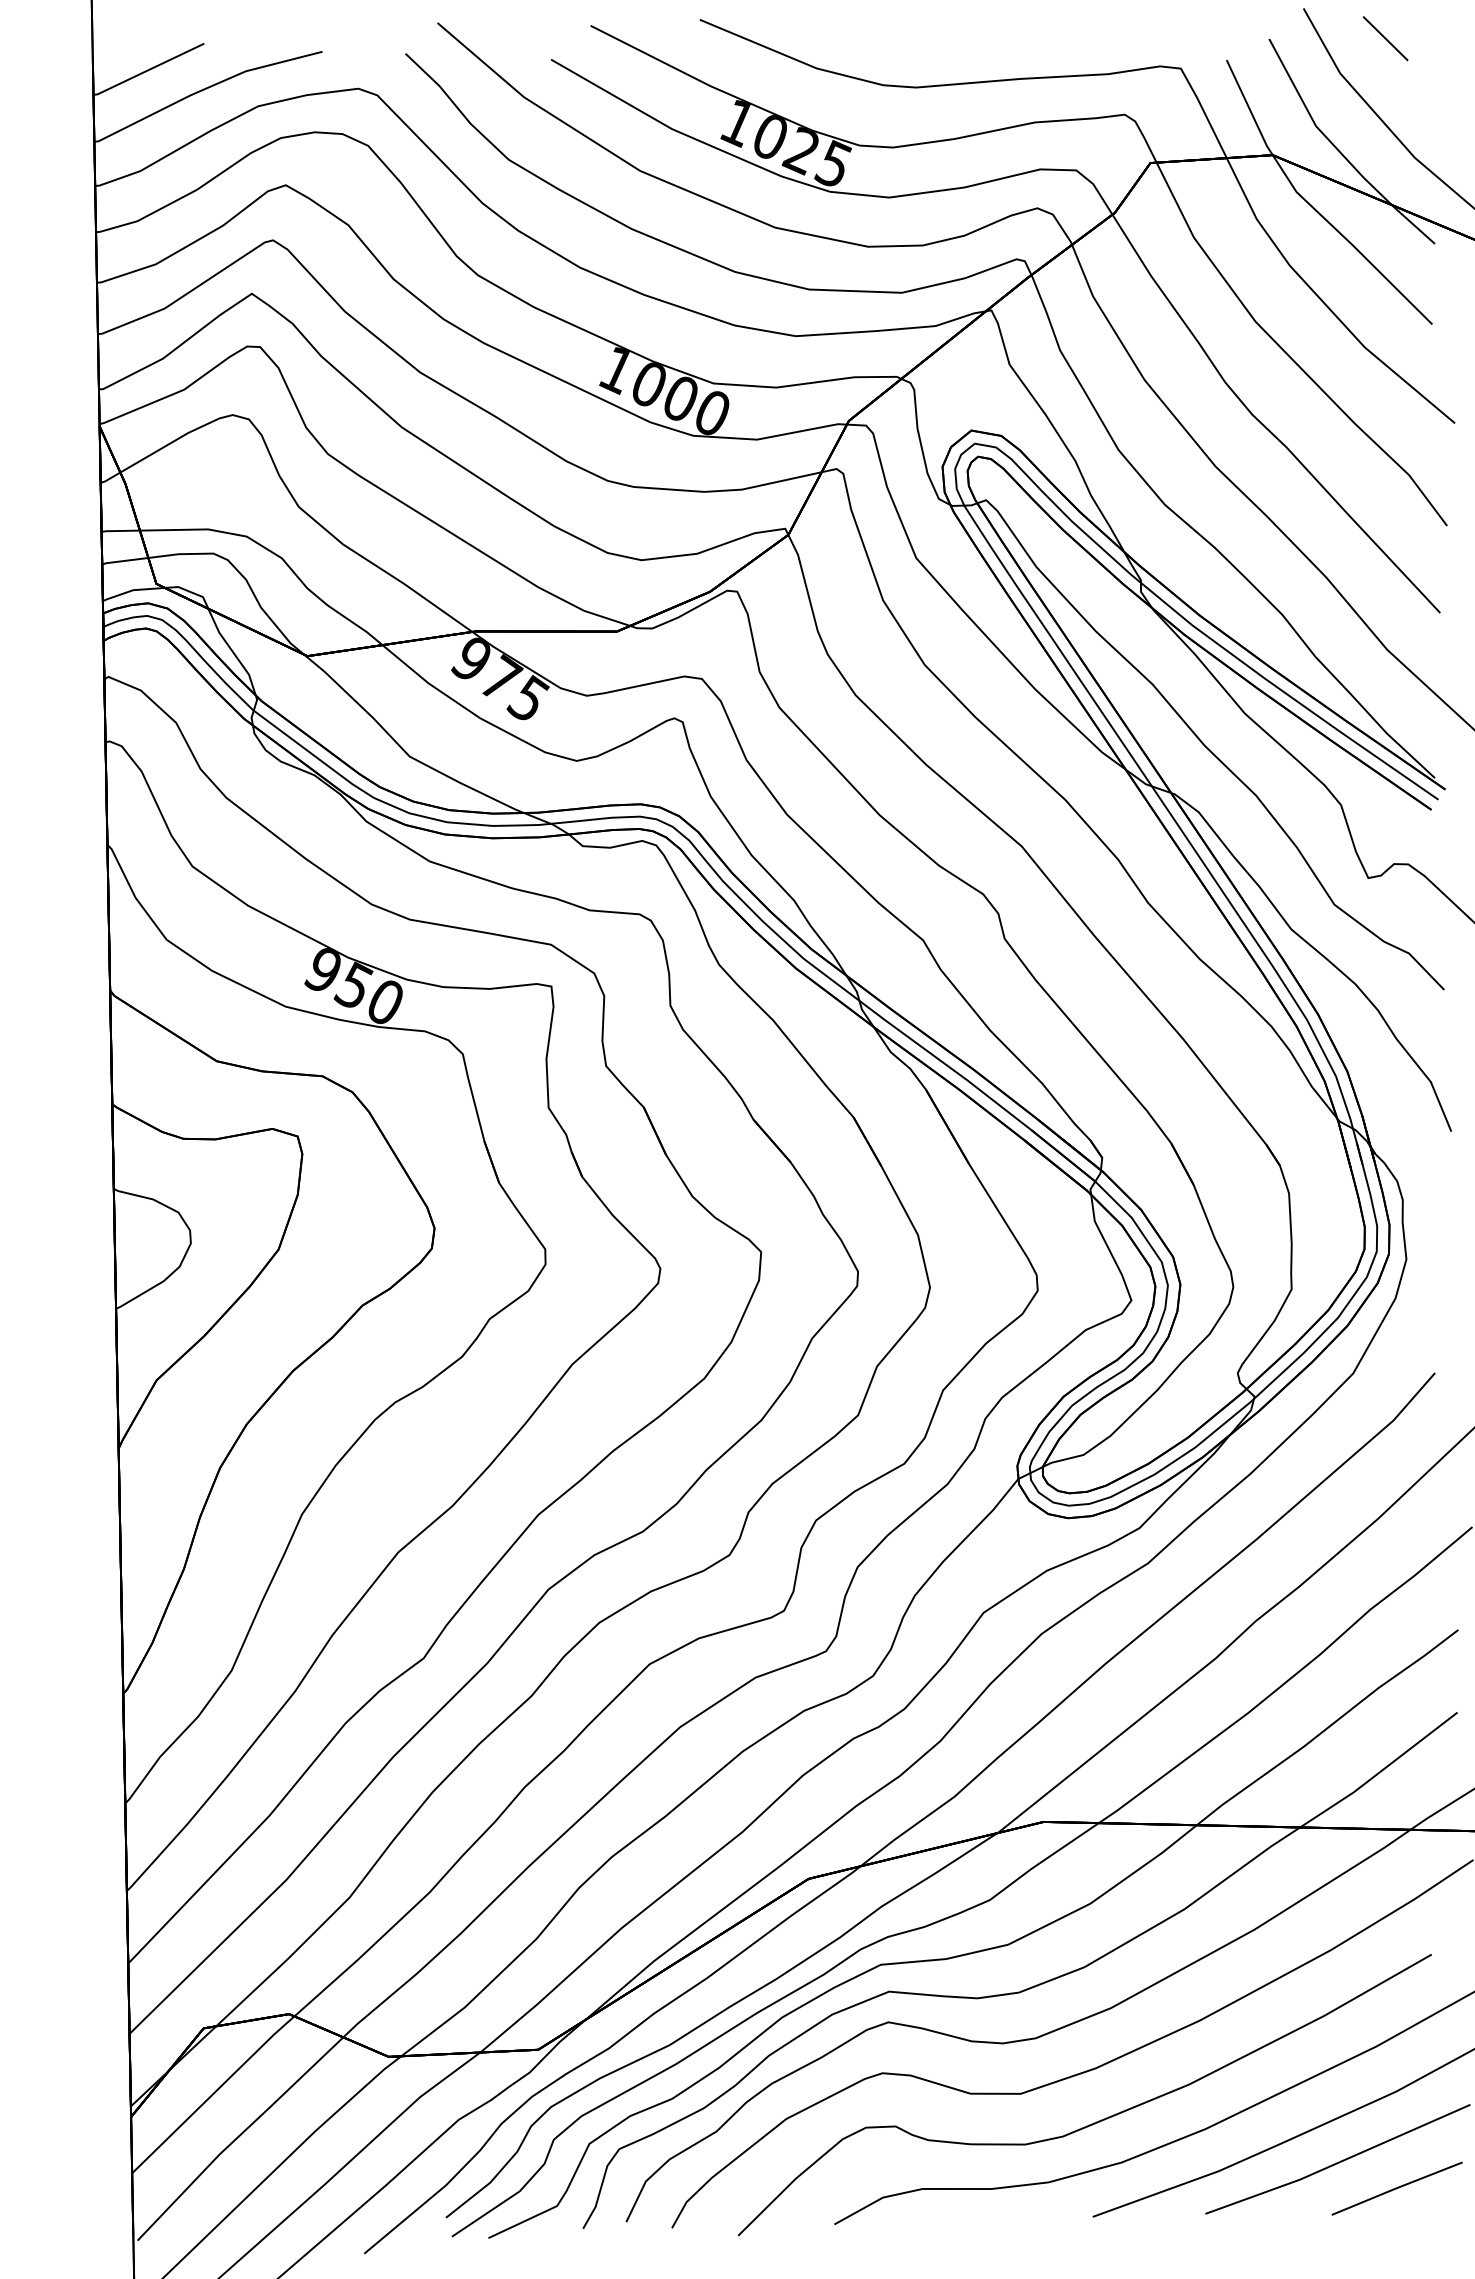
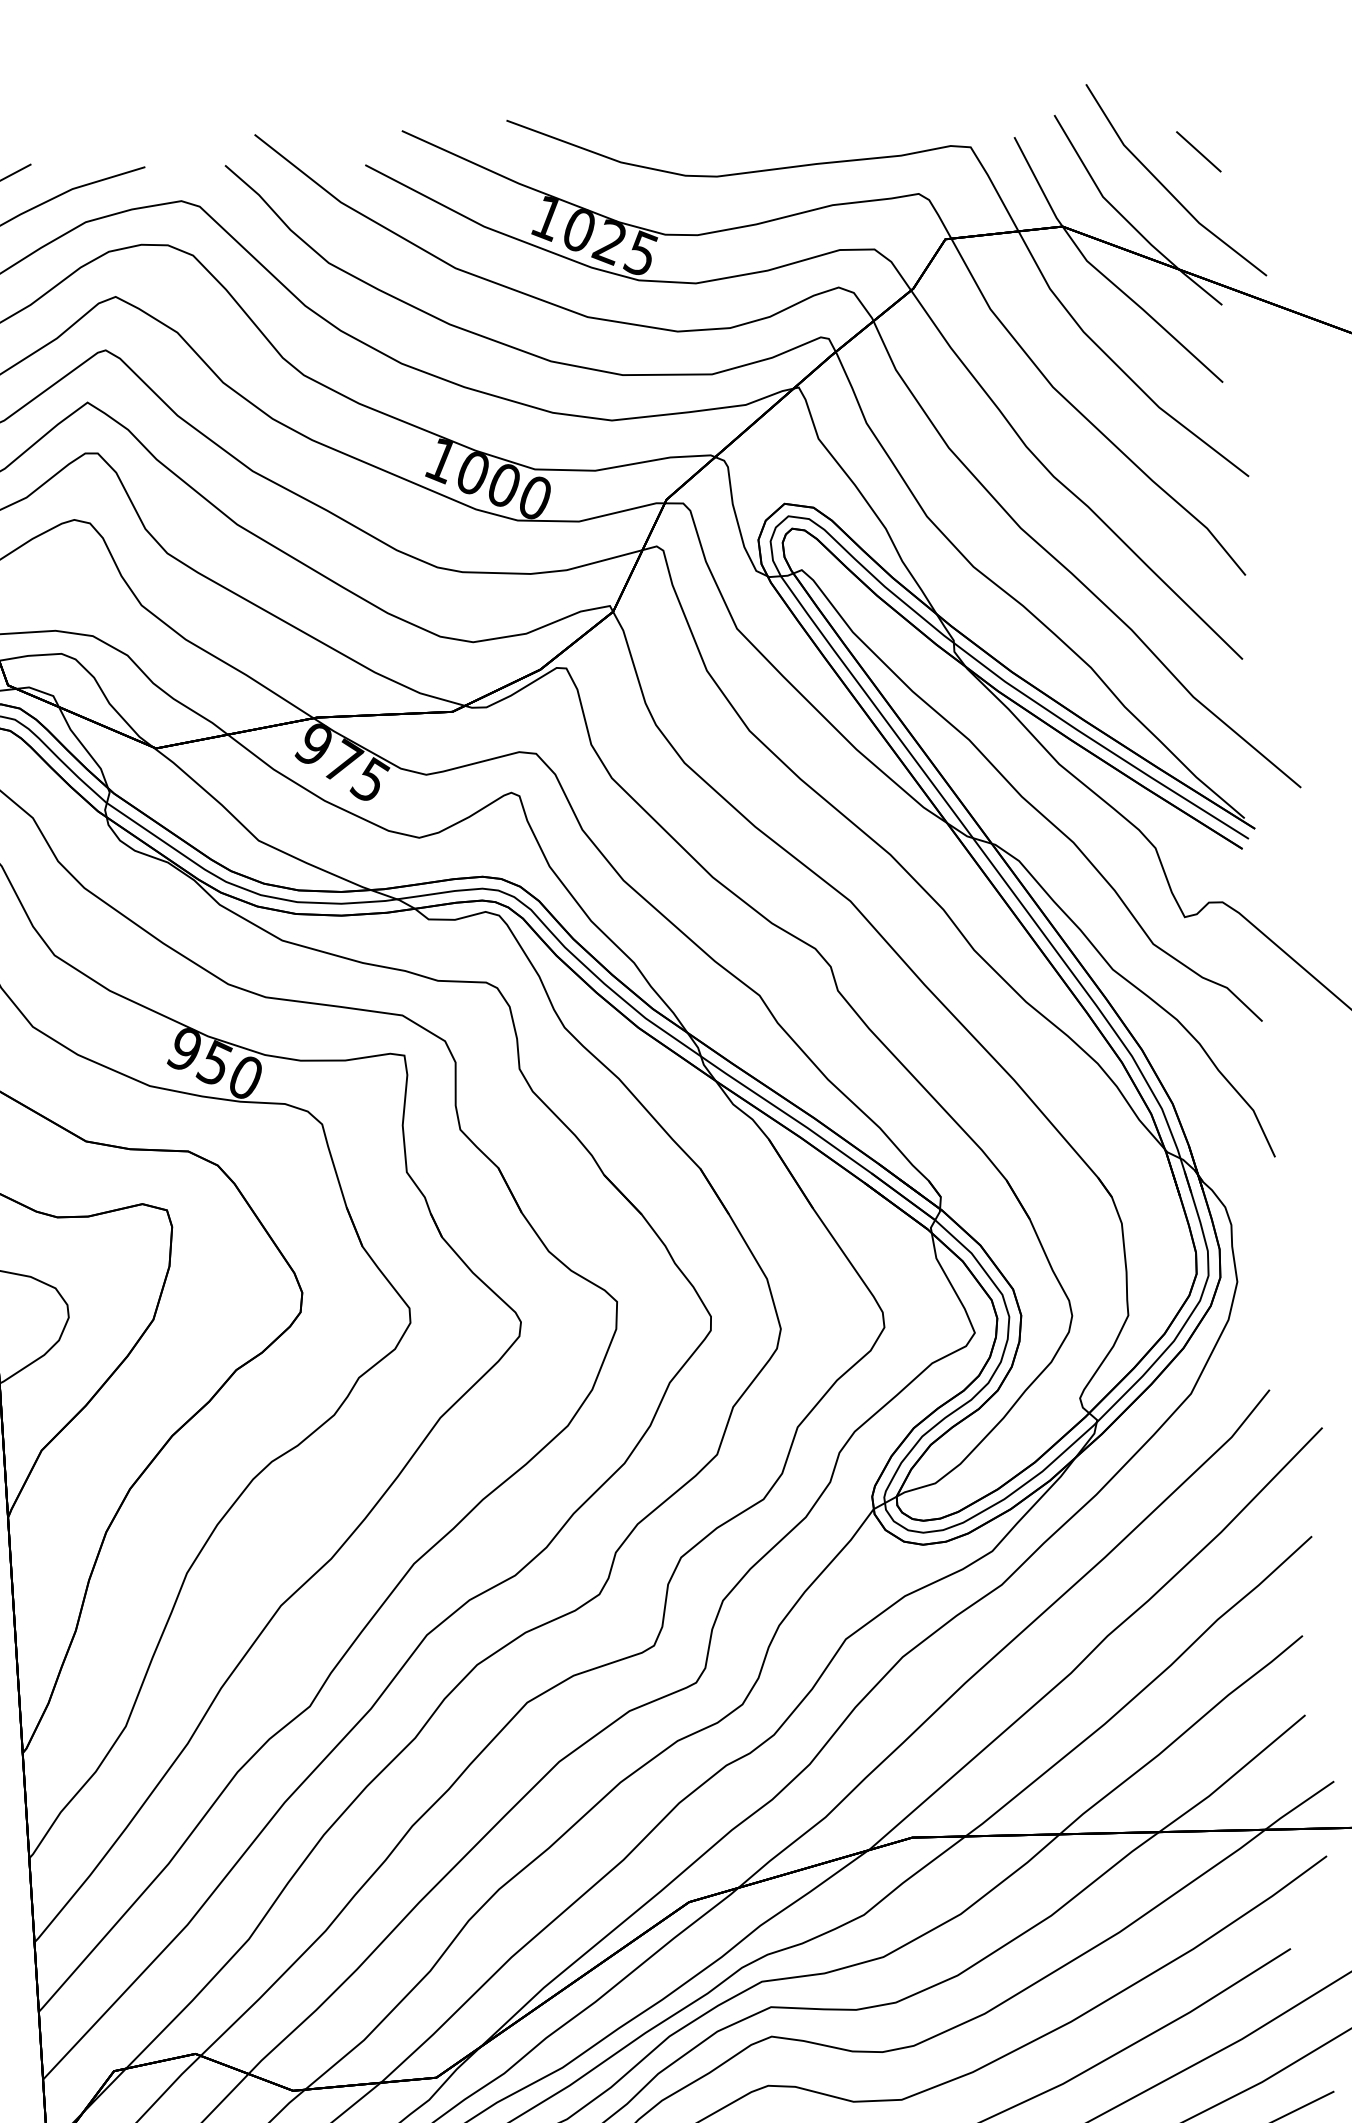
line: (1385, 38) -> (1198, 151), moved

